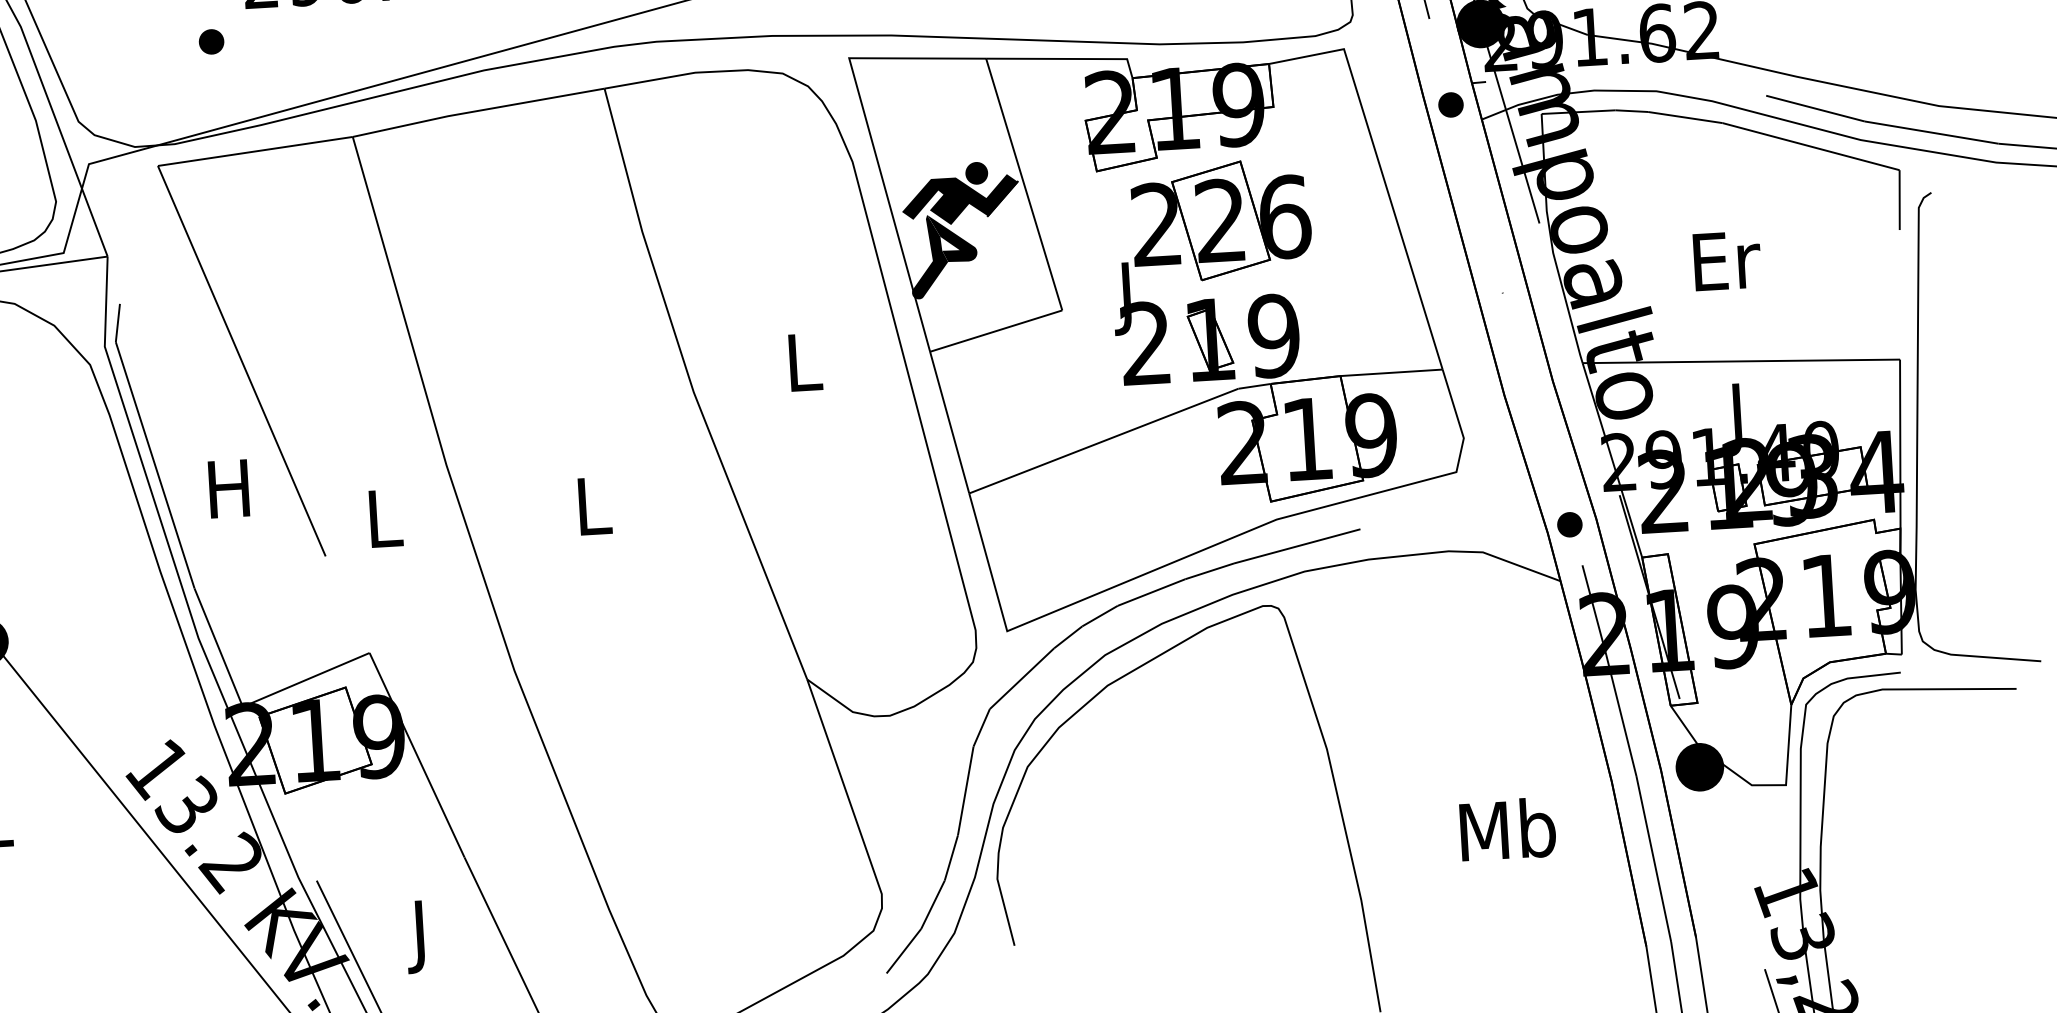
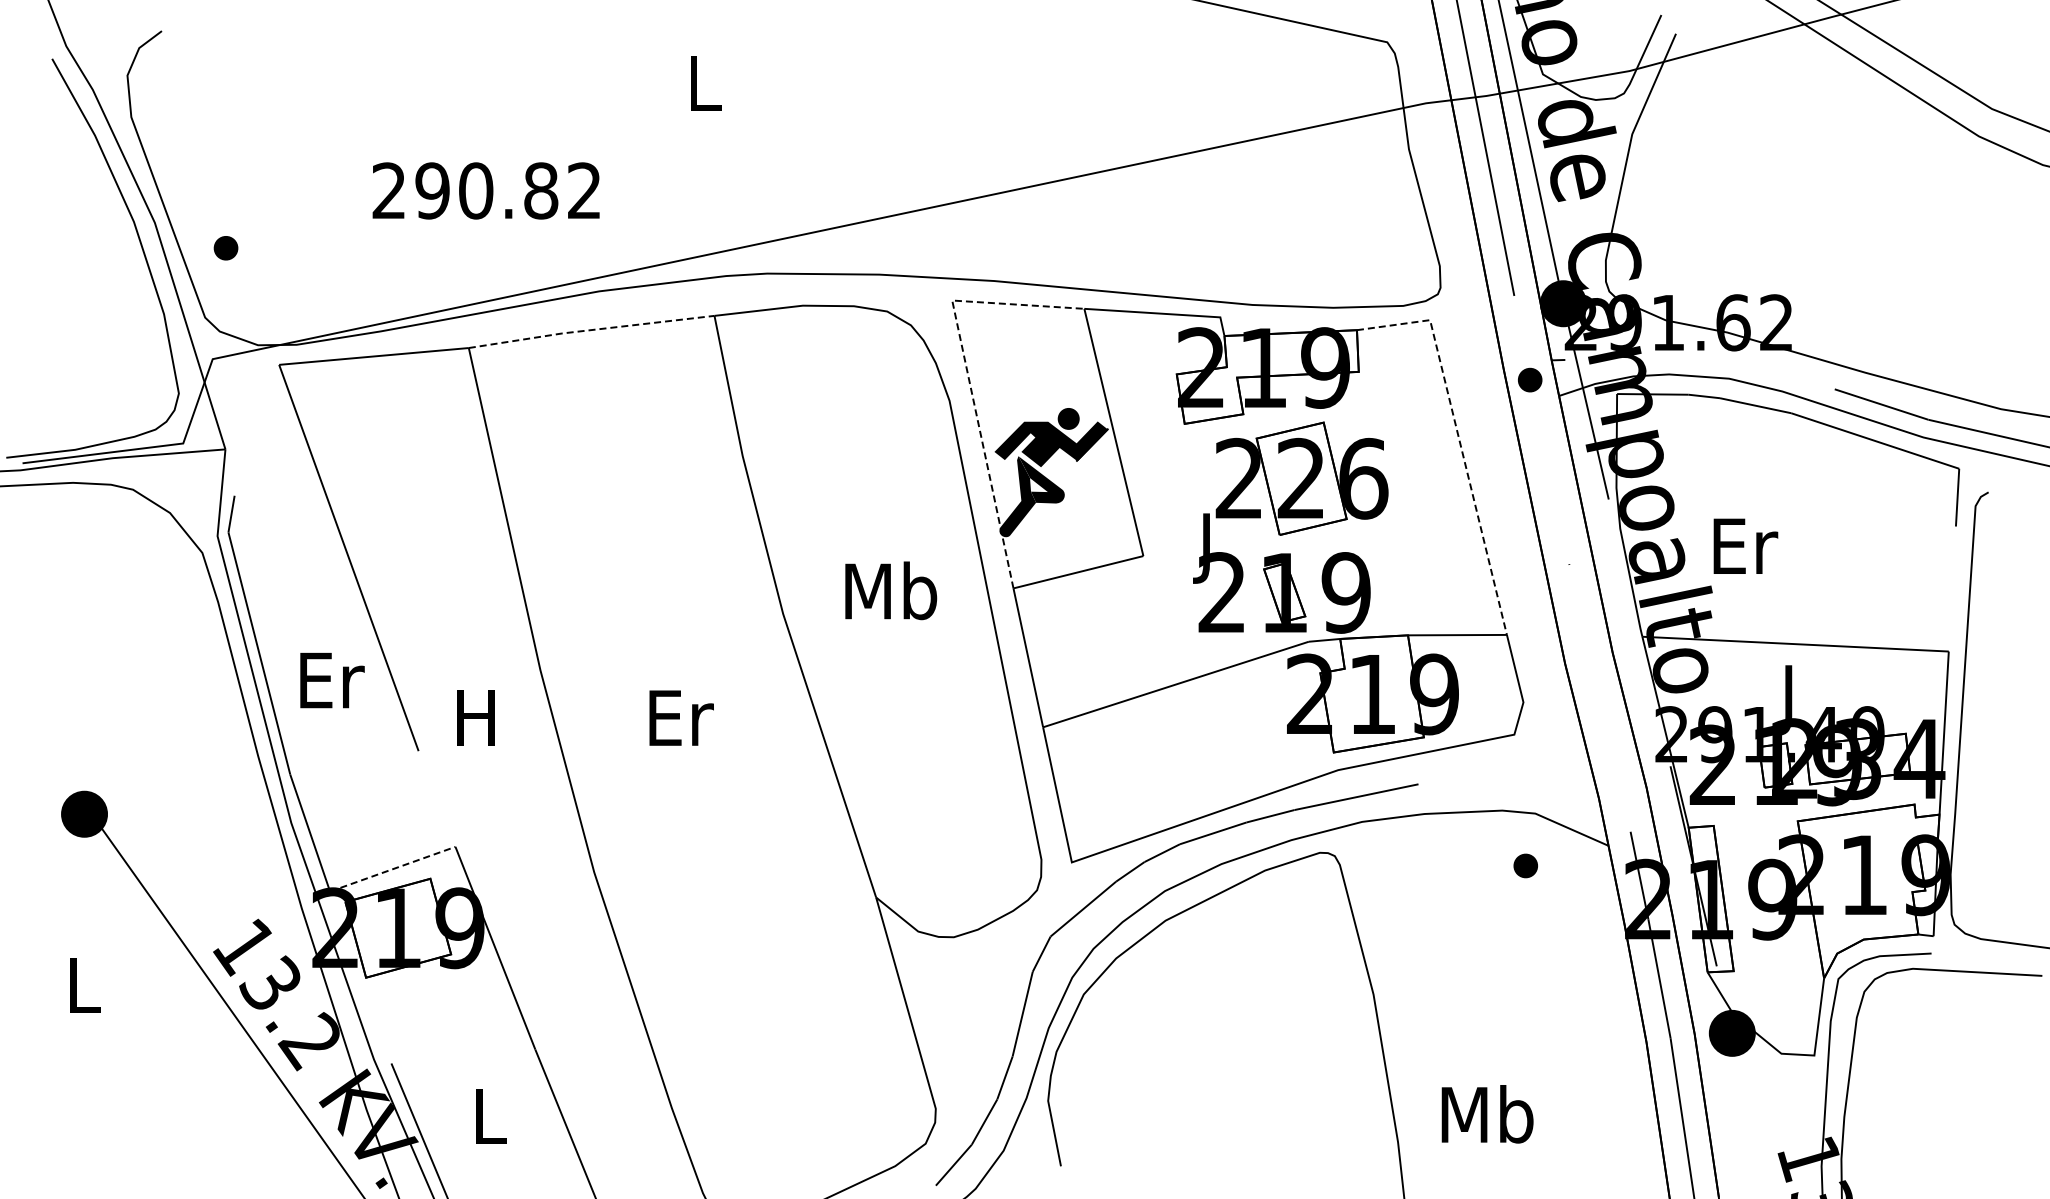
part: (211, 42) -> (225, 248), moved
line: (477, 111) -> (590, 330), solid -> dashed
line: (870, 137) -> (968, 378), solid -> dashed
line: (1381, 172) -> (1459, 441), solid -> dashed
text: (1726, 259) -> (1745, 545), moved
text: (804, 361) -> (891, 590), L -> Mb
text: (232, 488) -> (332, 680), H -> Er
text: (595, 505) -> (681, 717), L -> Er
text: (382, 518) -> (475, 717), L -> H
part: (1569, 524) -> (1525, 865), moved
line: (305, 680) -> (392, 869), solid -> dashed
text: (1507, 829) -> (1487, 1114), moved
text: (422, 936) -> (490, 1123), J -> L

